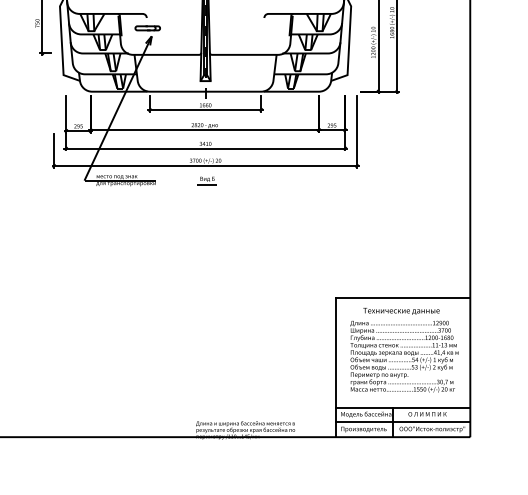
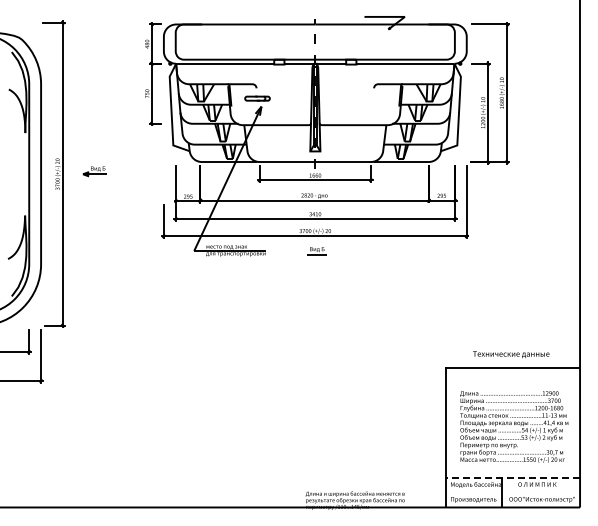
text: (401, 311) -> (511, 354), moved
line: (403, 408) -> (513, 478), solid -> dashed
line: (403, 422) -> (513, 492), removed

